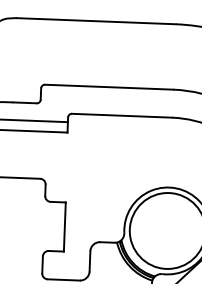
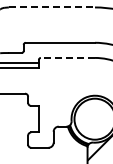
line: (97, 21) -> (52, 7), solid -> dashed
line: (121, 114) -> (67, 57), solid -> dashed

